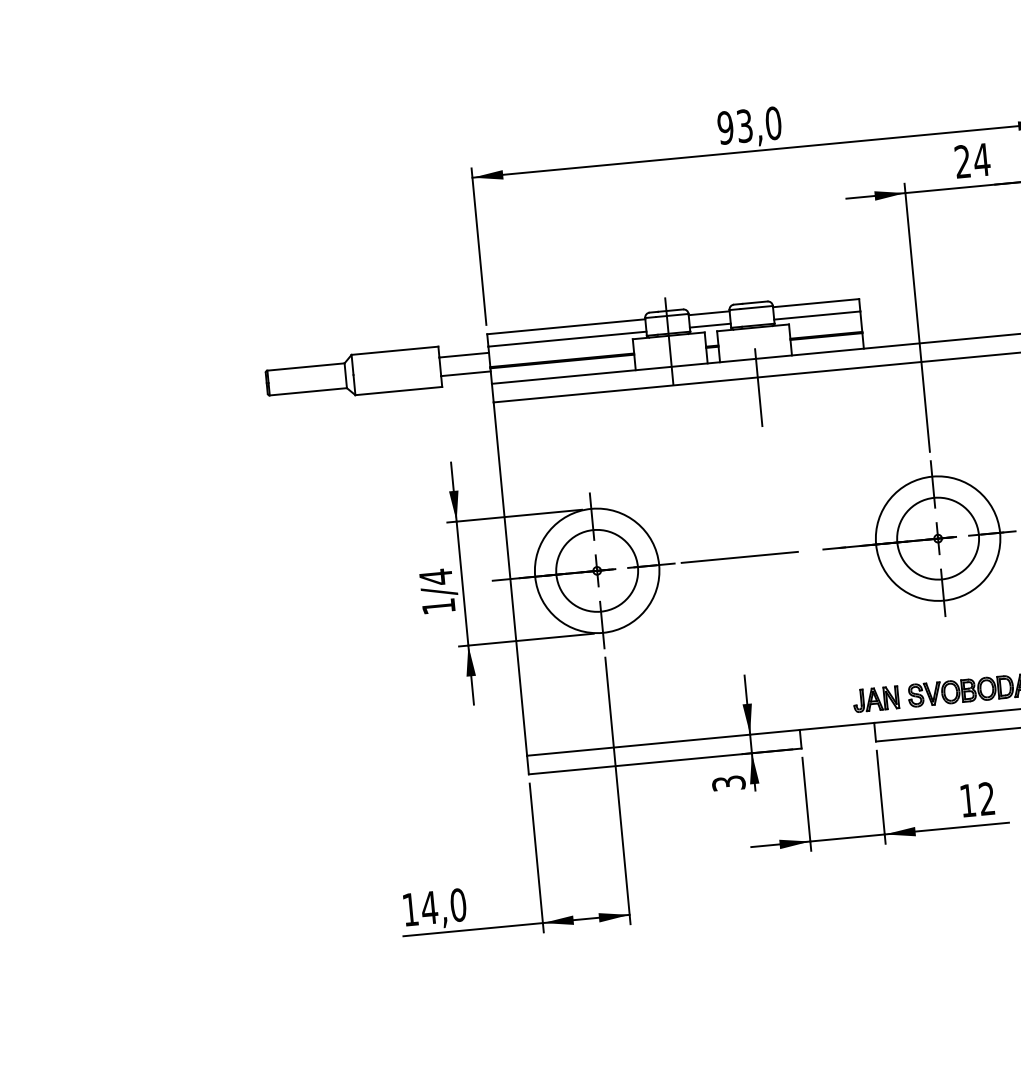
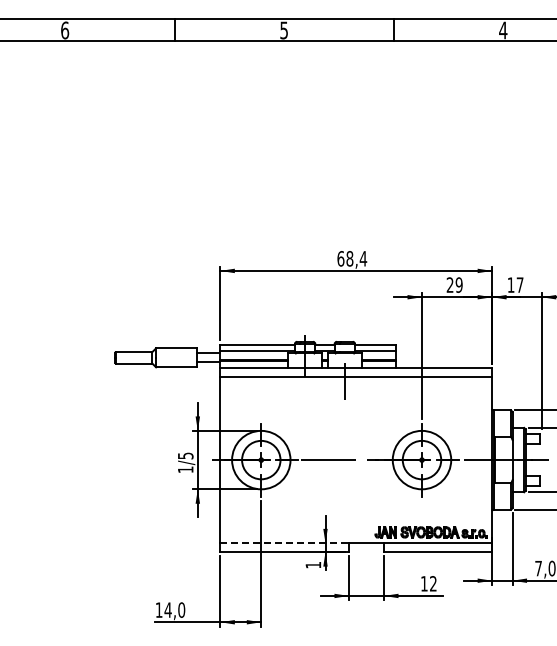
text: (750, 124) -> (352, 258), 93,0 -> 68,4
text: (980, 158) -> (458, 284), 24 -> 29
text: (435, 576) -> (185, 455), 1/4 -> 1/5
line: (665, 742) -> (285, 543), solid -> dashed
text: (728, 781) -> (313, 564), 3 -> 1

